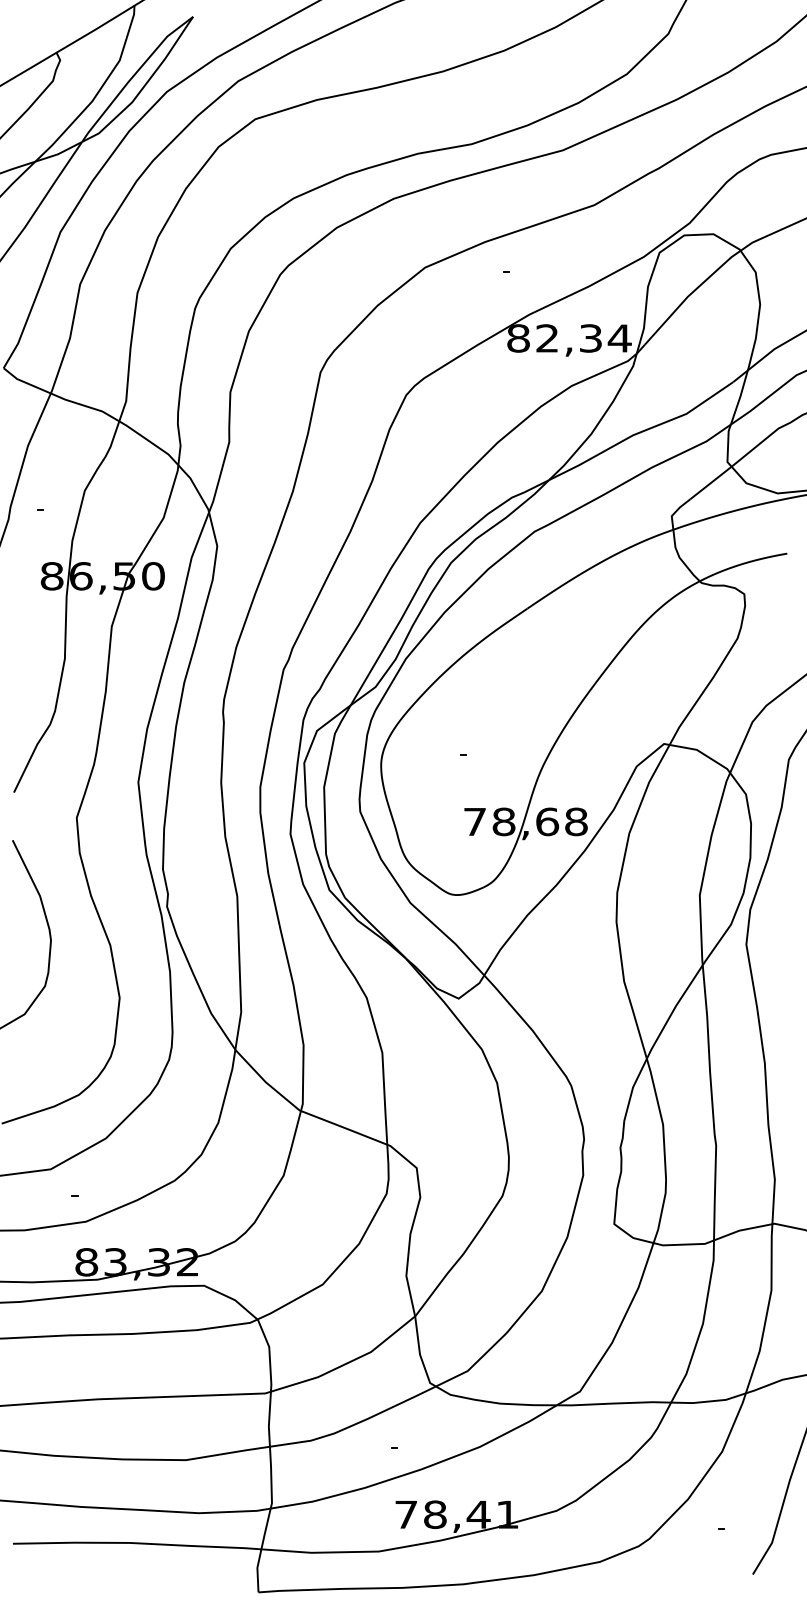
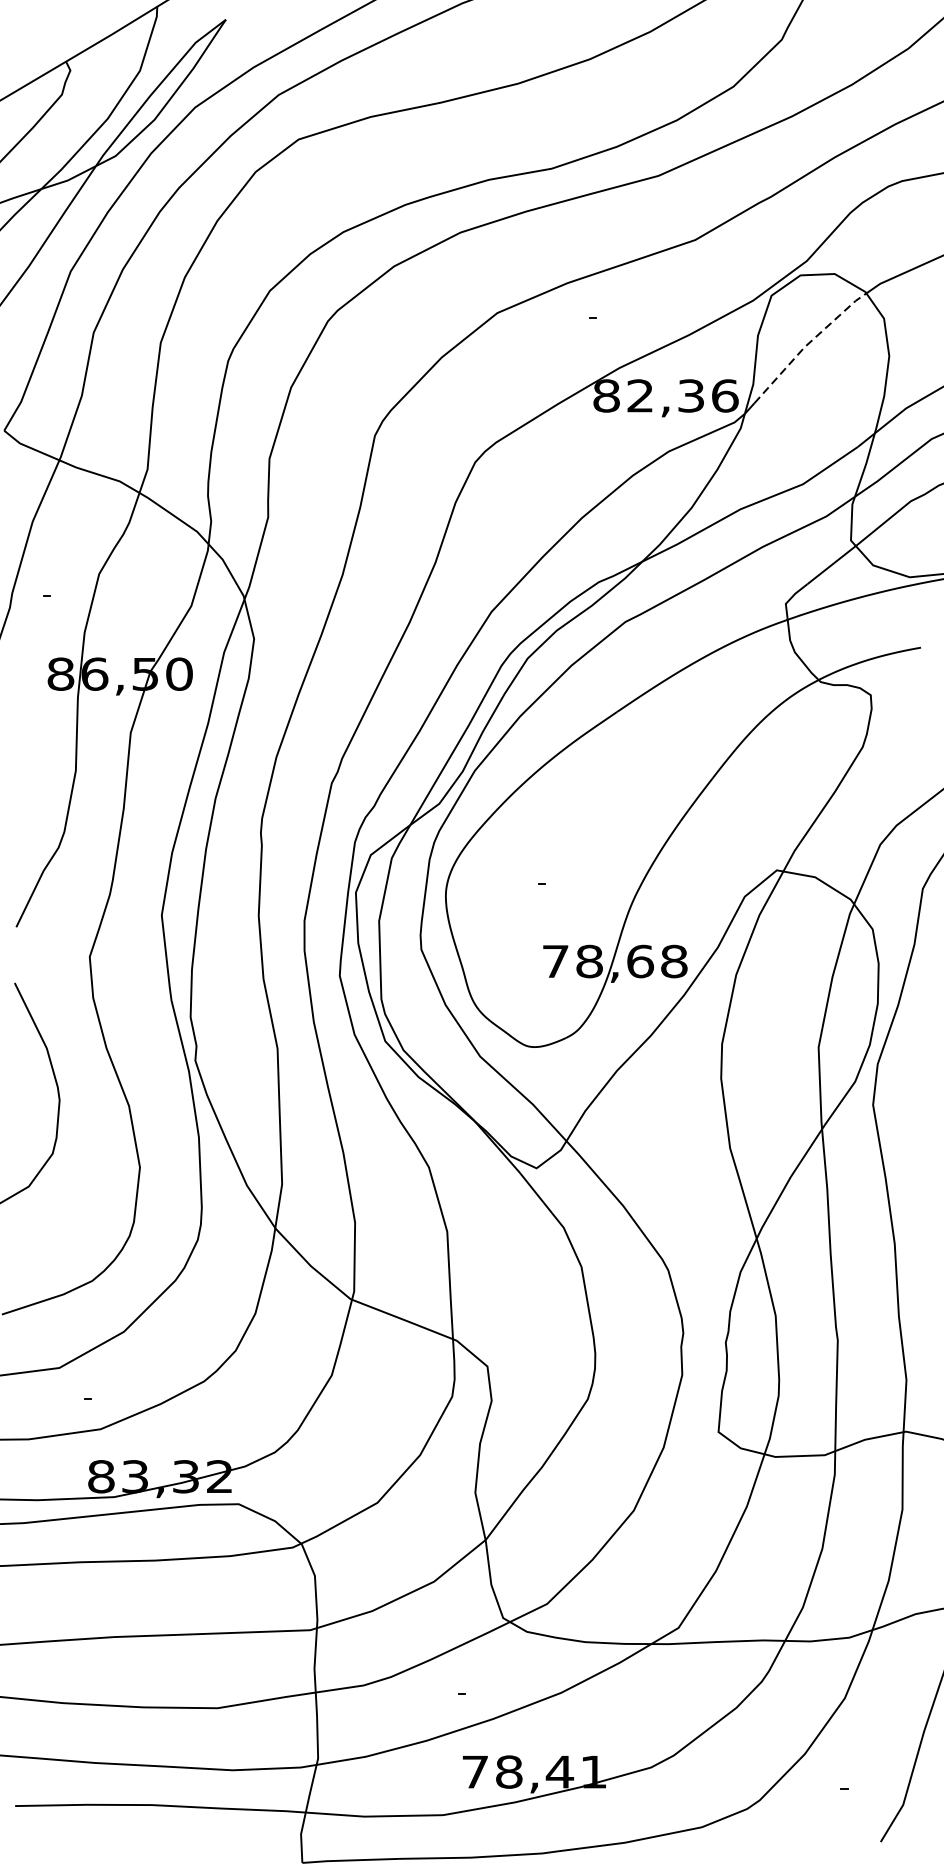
line: (690, 294) -> (807, 344), solid -> dashed
text: (619, 338) -> (724, 396), 82,34 -> 82,36

